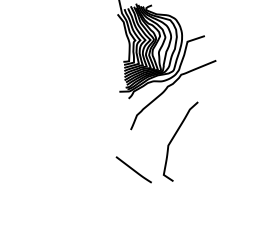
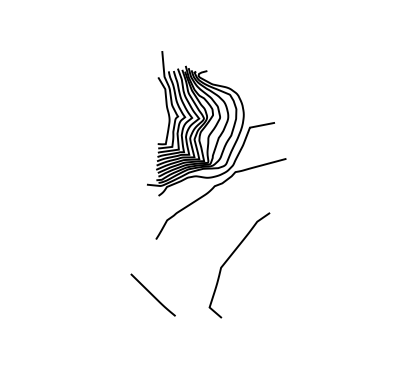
curve: (174, 136) -> (231, 256), moved

